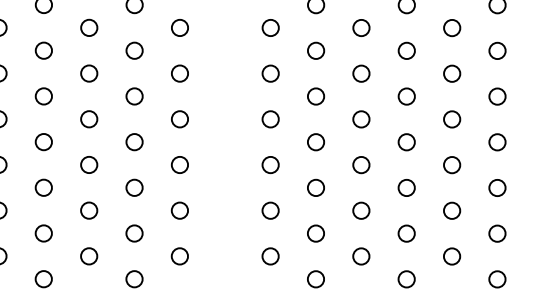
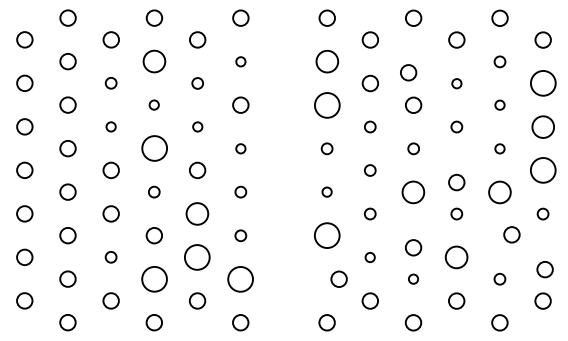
circle: (89, 27) -> (154, 61), size x1.4
circle: (179, 27) -> (240, 61), size x0.6
circle: (269, 27) -> (326, 61), size x1.4
circle: (361, 27) -> (408, 72), moved
circle: (451, 27) -> (499, 61), size x0.7
circle: (43, 49) -> (110, 82), size x0.7
circle: (134, 50) -> (197, 83), size x0.7
circle: (406, 50) -> (456, 83), size x0.6
circle: (496, 50) -> (542, 83), size x1.6
circle: (88, 72) -> (153, 104), size x0.6
circle: (269, 72) -> (326, 104), size x1.6
circle: (451, 72) -> (499, 104), size x0.6
circle: (43, 95) -> (110, 126), size x0.6
circle: (134, 95) -> (197, 126), size x0.6
circle: (315, 95) -> (369, 126), size x0.7
circle: (406, 95) -> (456, 126), size x0.7
circle: (496, 95) -> (542, 126), size x1.4
circle: (88, 119) -> (153, 148), size x1.6
circle: (179, 119) -> (240, 148), size x0.6
circle: (269, 119) -> (326, 148), size x0.7
circle: (361, 119) -> (413, 148), size x0.7
circle: (451, 119) -> (499, 148), size x0.6
circle: (315, 142) -> (369, 170), size x0.7
circle: (406, 142) -> (456, 182), moved
circle: (496, 142) -> (542, 170), size x1.6
circle: (88, 164) -> (153, 191), size x0.7
circle: (179, 164) -> (240, 191), size x0.7
circle: (269, 164) -> (326, 191), size x0.6
circle: (361, 164) -> (413, 191), size x1.4
circle: (451, 164) -> (499, 191), size x1.4
circle: (134, 187) -> (197, 213), size x1.4
circle: (315, 187) -> (369, 213), size x0.7
circle: (406, 187) -> (456, 213), size x0.7
circle: (496, 187) -> (542, 213), size x0.7
circle: (179, 210) -> (240, 235), size x0.7
circle: (269, 210) -> (326, 235), size x1.6
circle: (361, 210) -> (413, 247), moved
circle: (451, 210) -> (511, 234), moved
circle: (43, 232) -> (110, 256), size x0.7
circle: (134, 233) -> (197, 257), size x1.6
circle: (315, 233) -> (369, 257), size x0.6
circle: (406, 233) -> (456, 257), size x1.4
circle: (496, 233) -> (544, 269), moved
circle: (88, 255) -> (153, 278), size x1.6
circle: (179, 255) -> (240, 278), size x1.6
circle: (269, 255) -> (338, 278), moved
circle: (361, 255) -> (413, 278), size x0.6
circle: (451, 255) -> (499, 278), size x0.7

